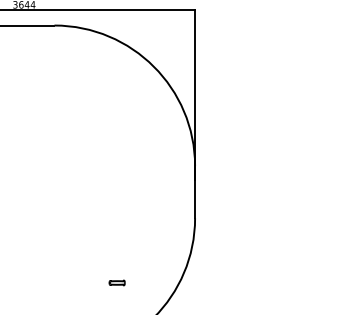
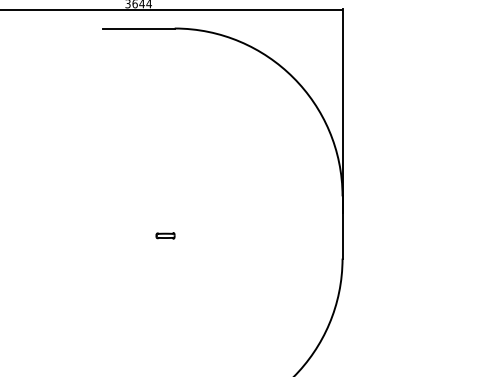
part: (117, 282) -> (165, 235), moved

